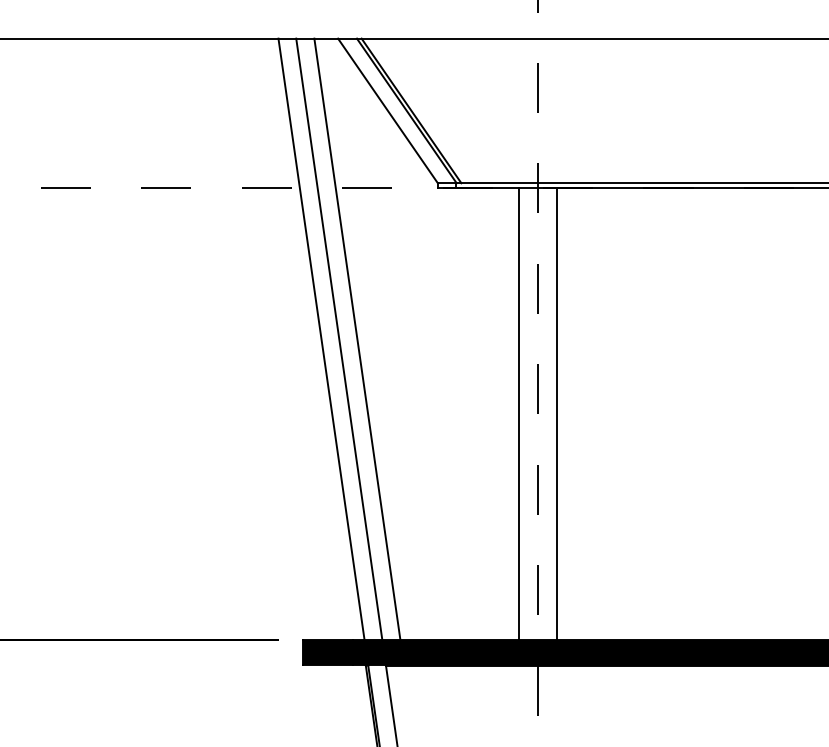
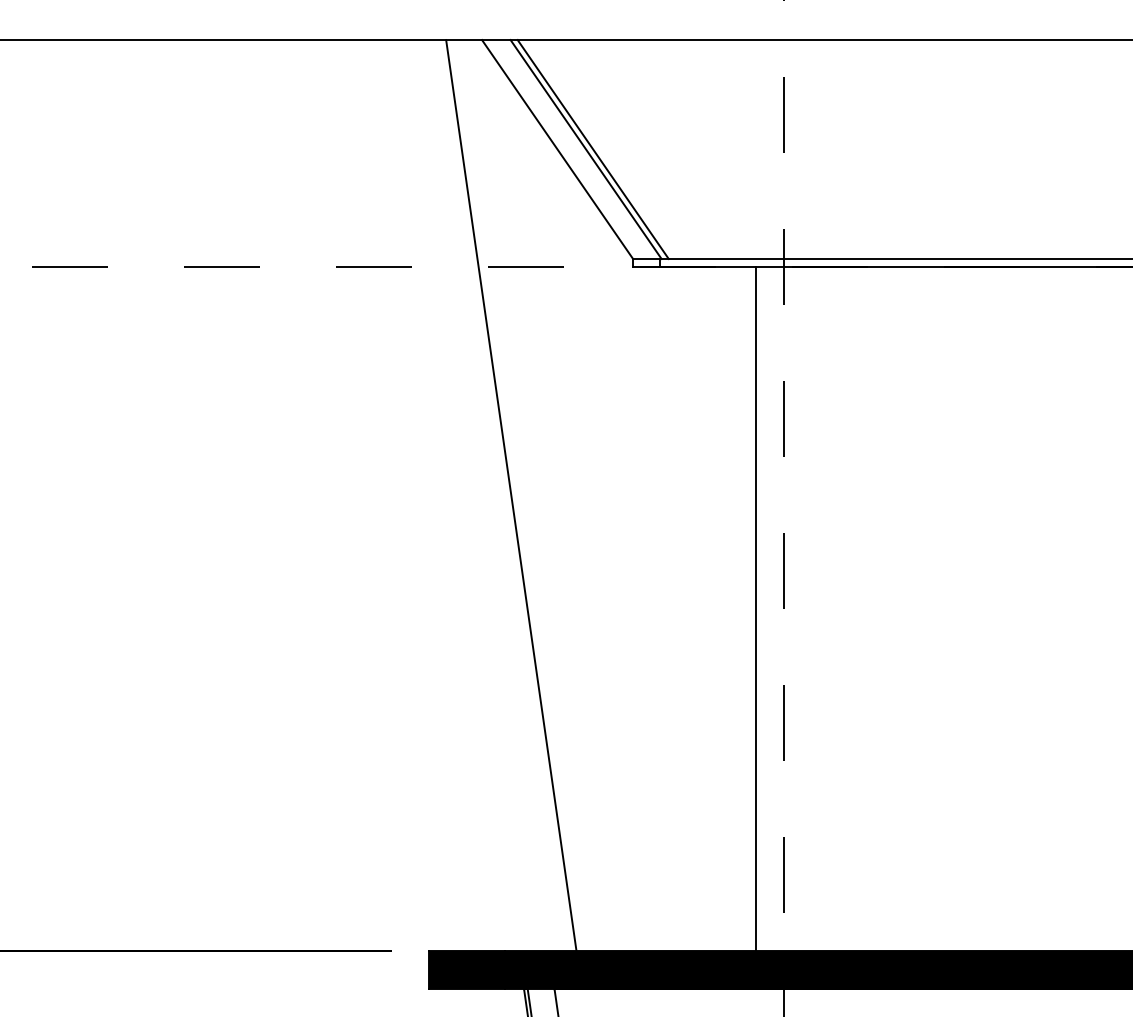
line: (321, 339) -> (456, 495), removed
line: (339, 339) -> (484, 495), removed
line: (556, 414) -> (812, 608), removed

